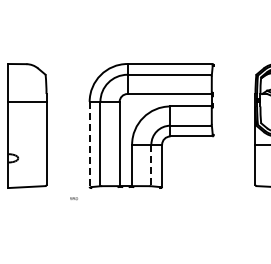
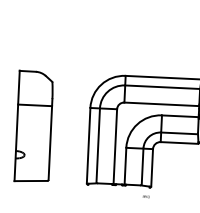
line: (89, 144) -> (88, 145), dashed -> solid
line: (151, 165) -> (142, 167), dashed -> solid
text: (73, 198) -> (145, 196), moved

